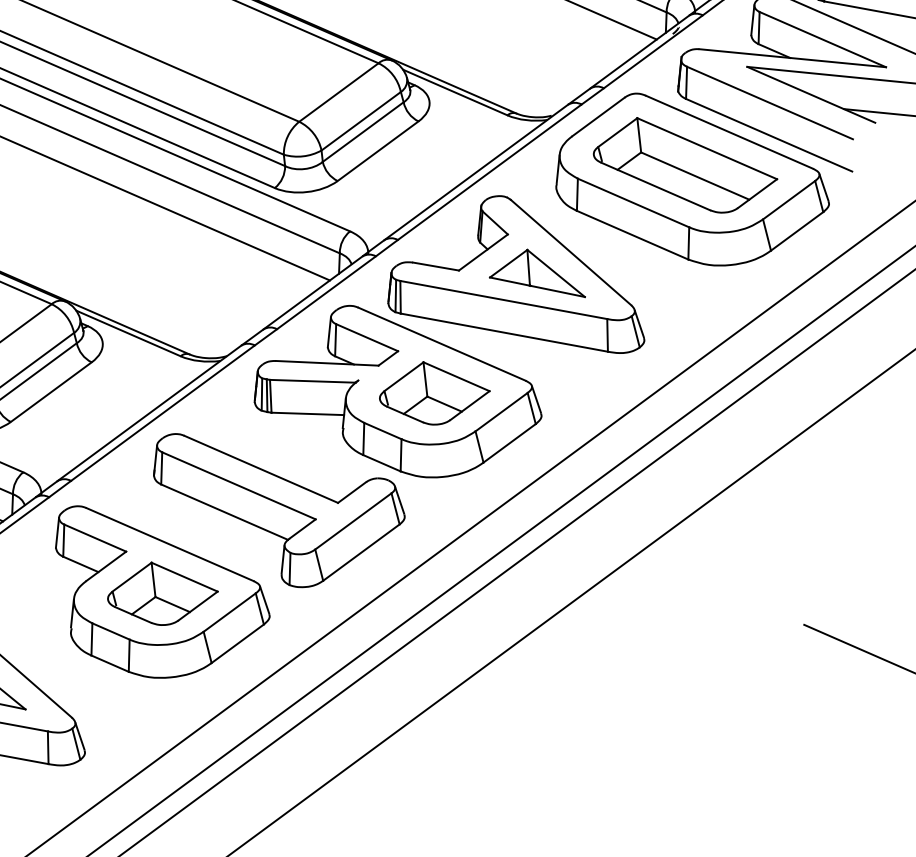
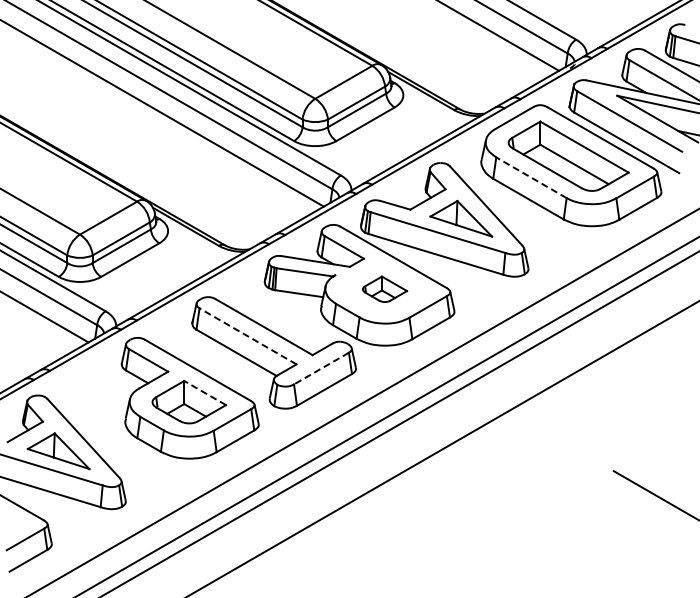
line: (633, 202) -> (531, 177), solid -> dashed
part: (433, 393) -> (384, 289), size x0.6
line: (238, 486) -> (247, 336), solid -> dashed
line: (353, 521) -> (321, 368), solid -> dashed
line: (183, 576) -> (204, 392), solid -> dashed

